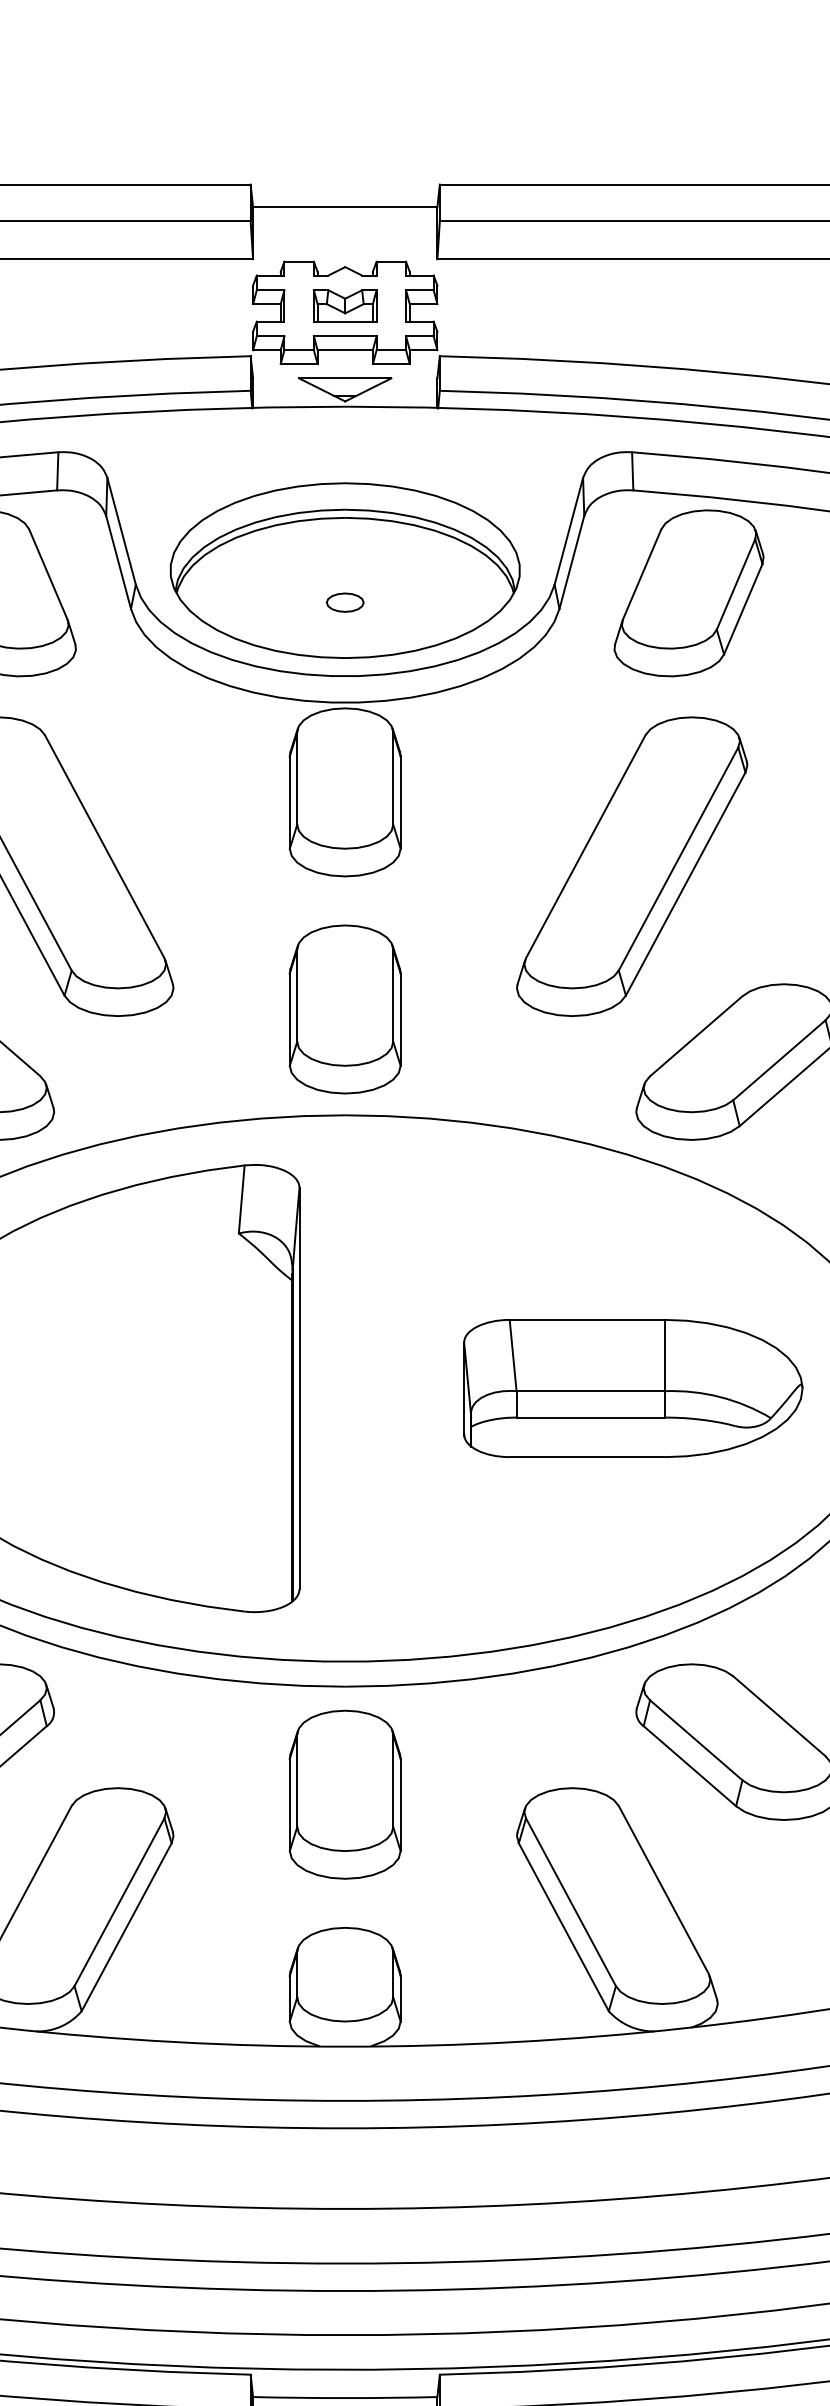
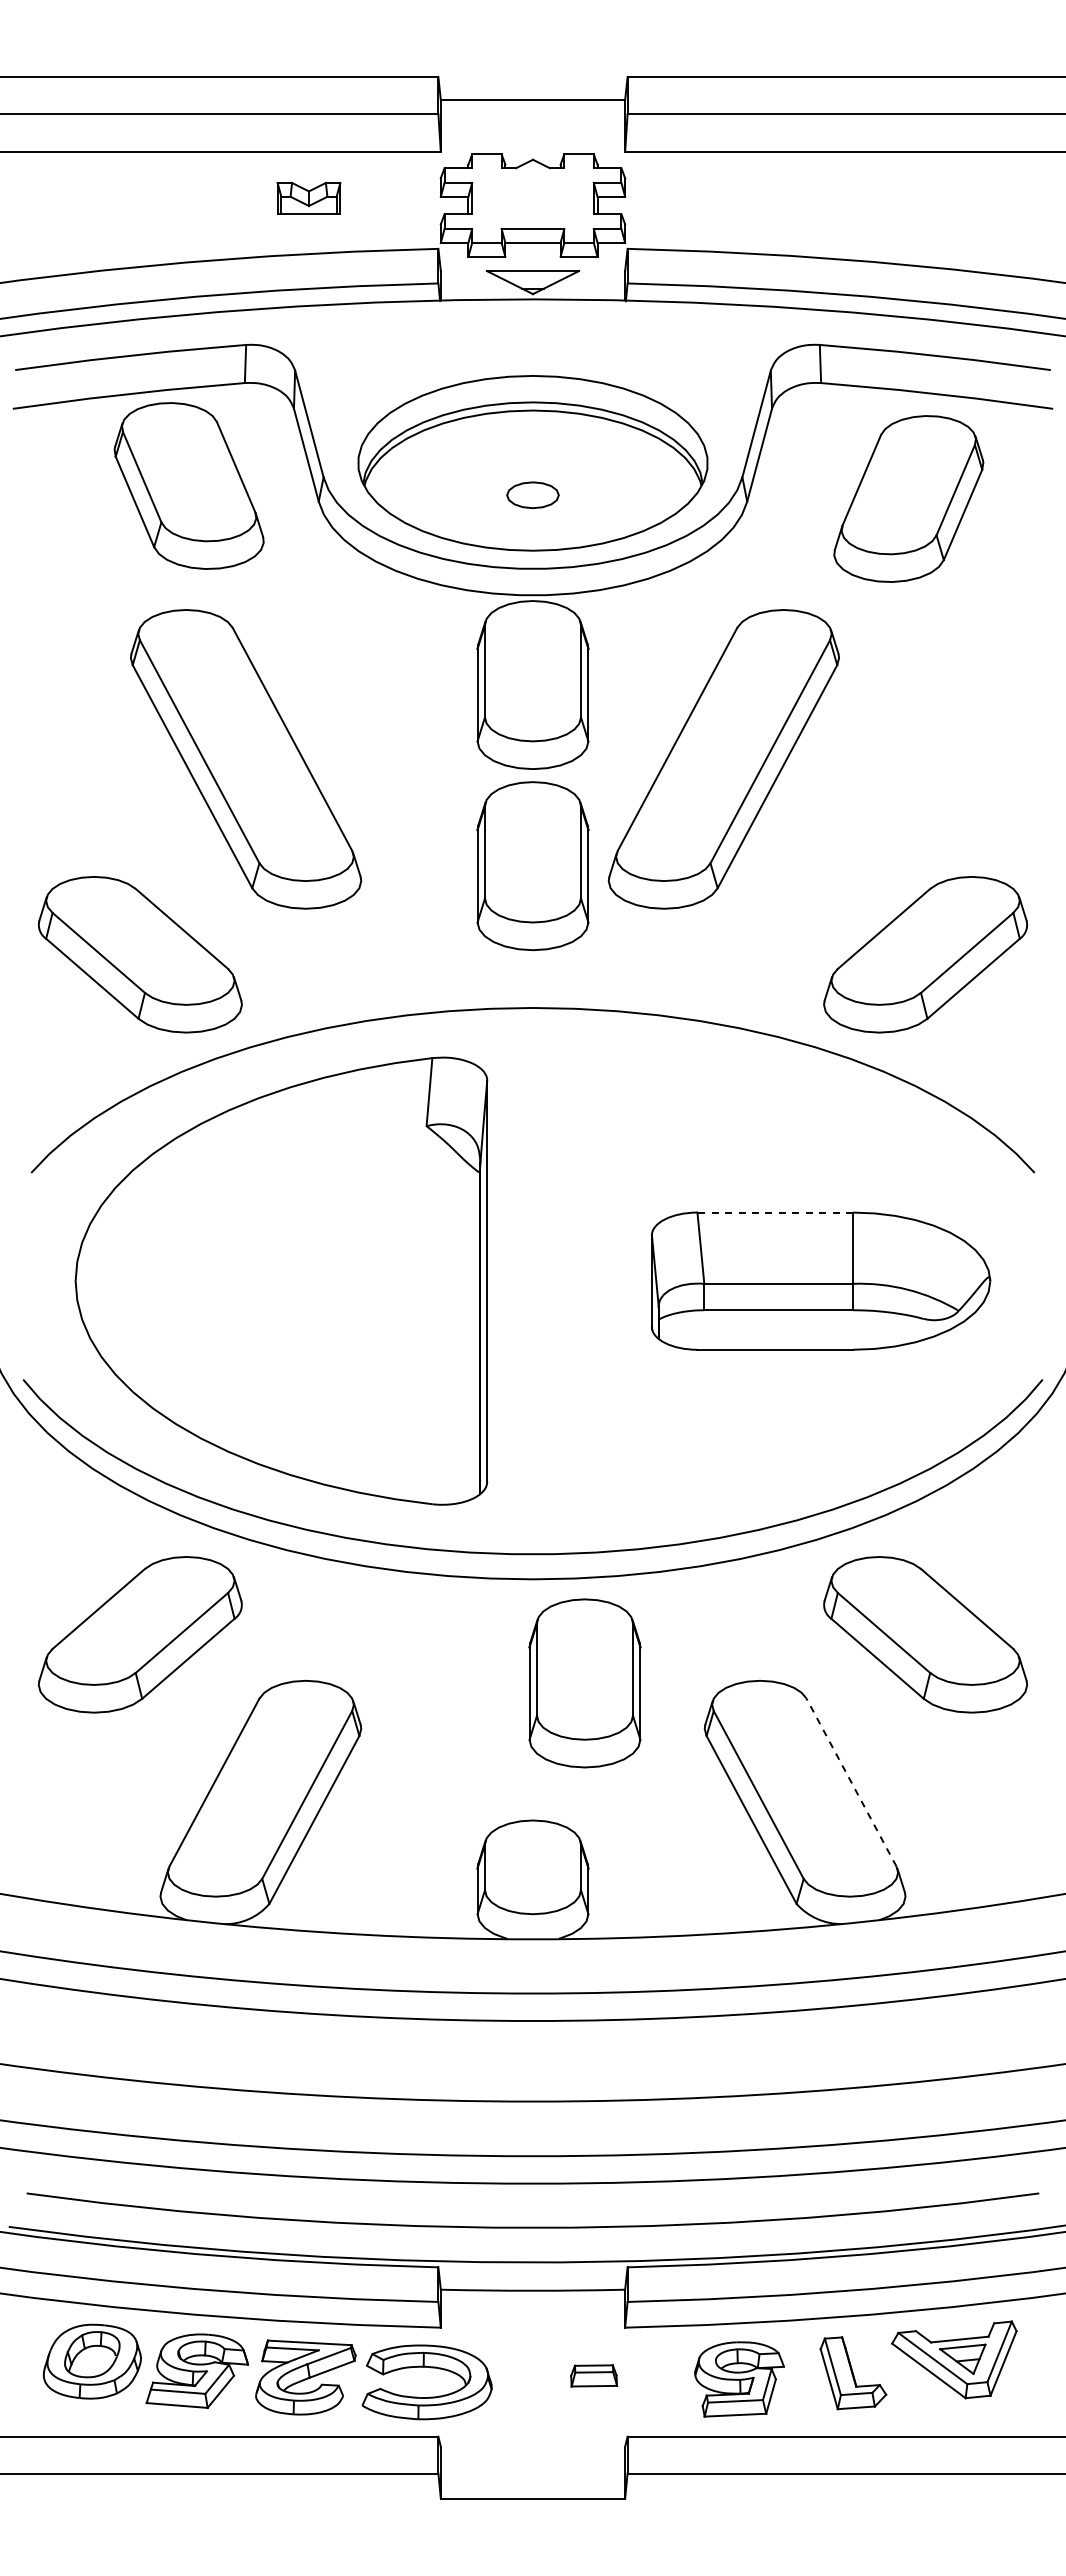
part: (344, 304) -> (308, 197), moved
part: (688, 592) -> (908, 498), moved
part: (344, 602) -> (532, 495), size x1.4
part: (631, 866) -> (723, 759), moved
part: (344, 1009) -> (532, 866), moved
line: (587, 1319) -> (775, 1212), solid -> dashed
part: (344, 1794) -> (584, 1683), moved
line: (663, 1889) -> (851, 1782), solid -> dashed

